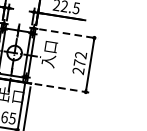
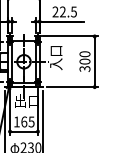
line: (68, 33) -> (70, 36), dashed -> solid
text: (79, 62) -> (84, 61), 272 -> 300
line: (62, 88) -> (72, 87), dashed -> solid

